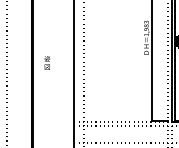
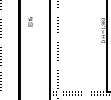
text: (47, 62) -> (30, 21), moved

